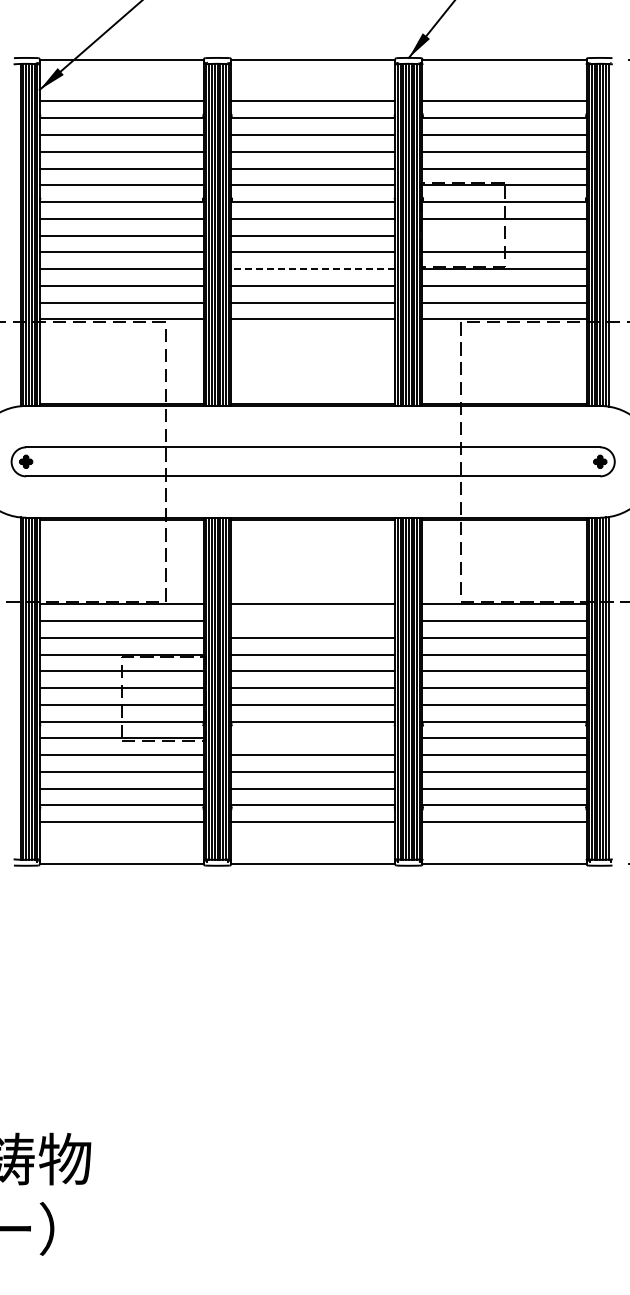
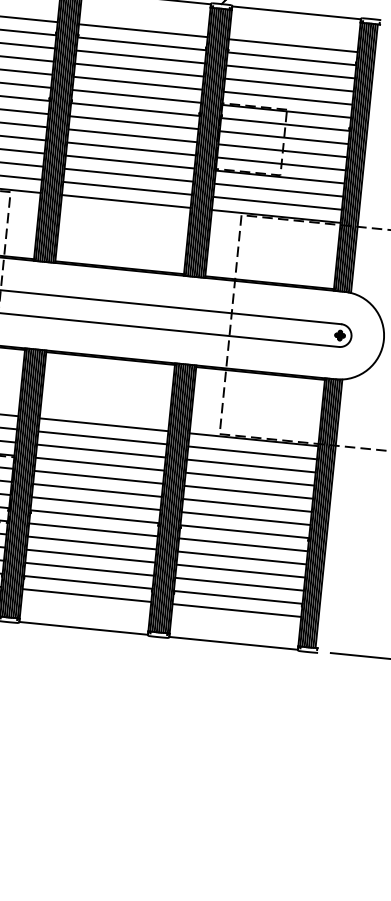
line: (504, 235) -> (282, 150), added
line: (312, 269) -> (129, 162), dashed -> solid
line: (313, 621) -> (102, 438), added
line: (313, 738) -> (93, 529), added

